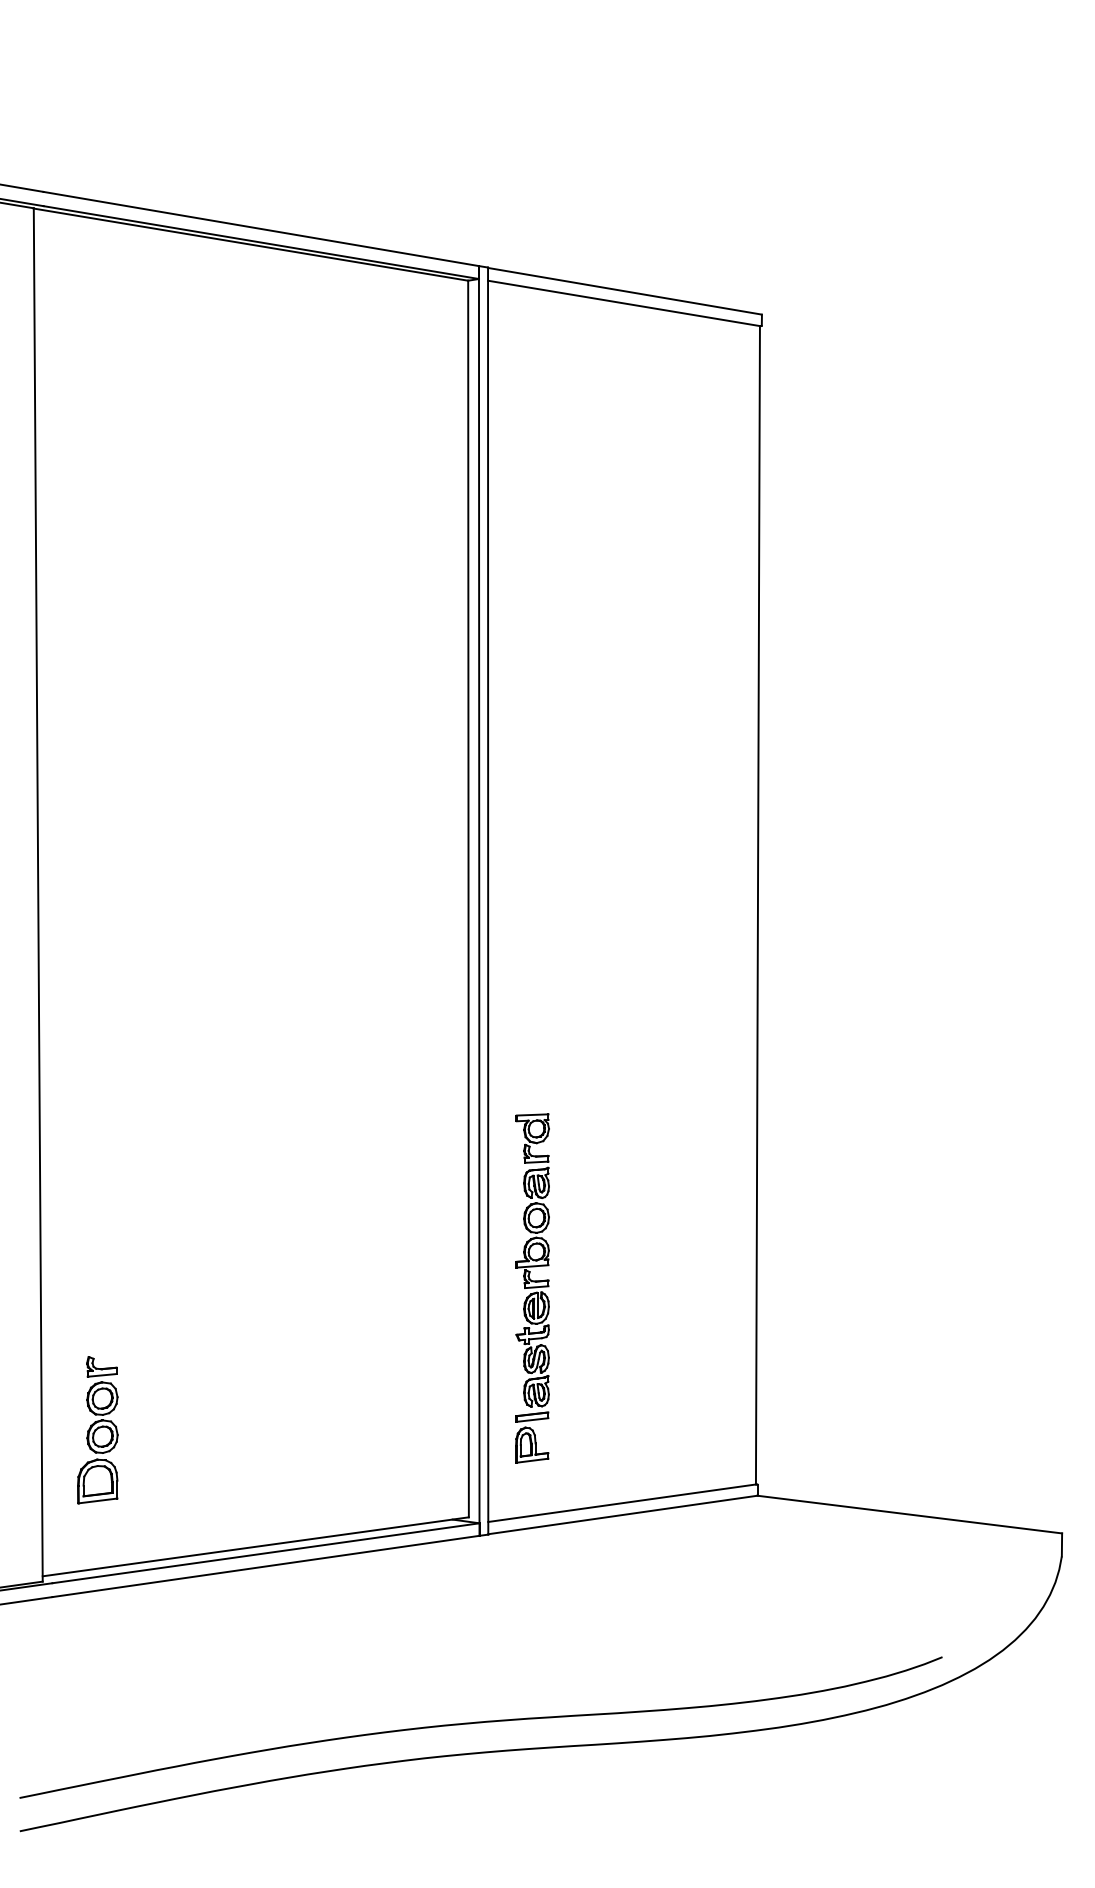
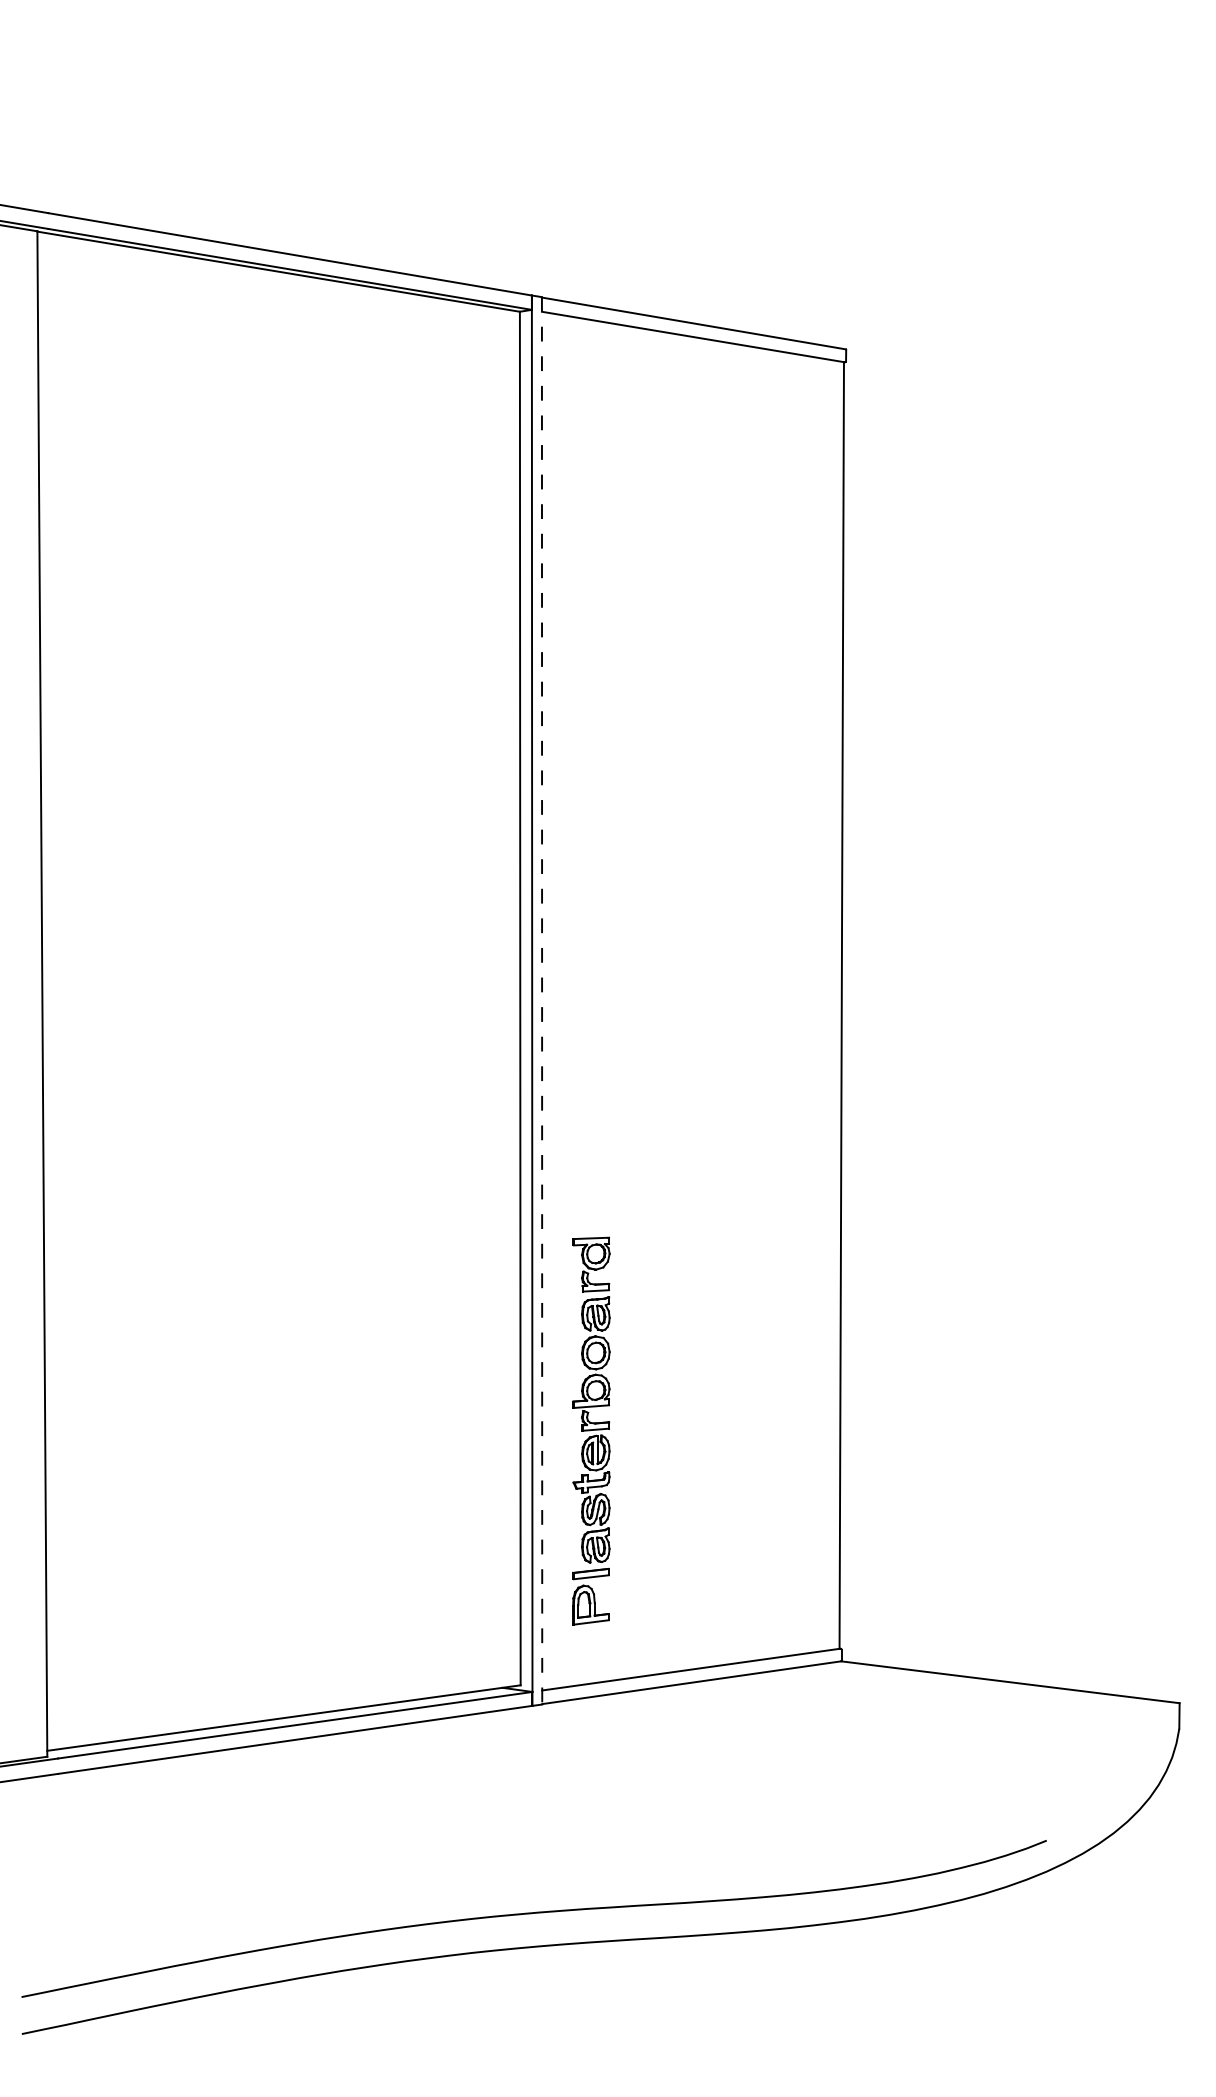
line: (488, 900) -> (542, 1000), solid -> dashed
part: (97, 1430) -> (108, 1588), removed

